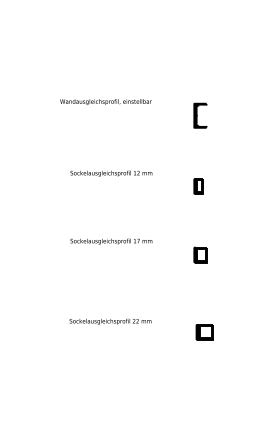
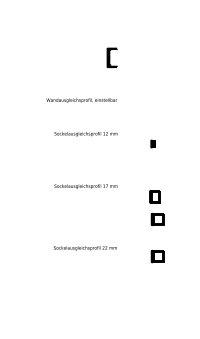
text: (105, 101) -> (81, 100), moved
part: (200, 115) -> (112, 57), moved
part: (198, 186) -> (153, 144), size x0.6
part: (204, 284) -> (157, 219), added

